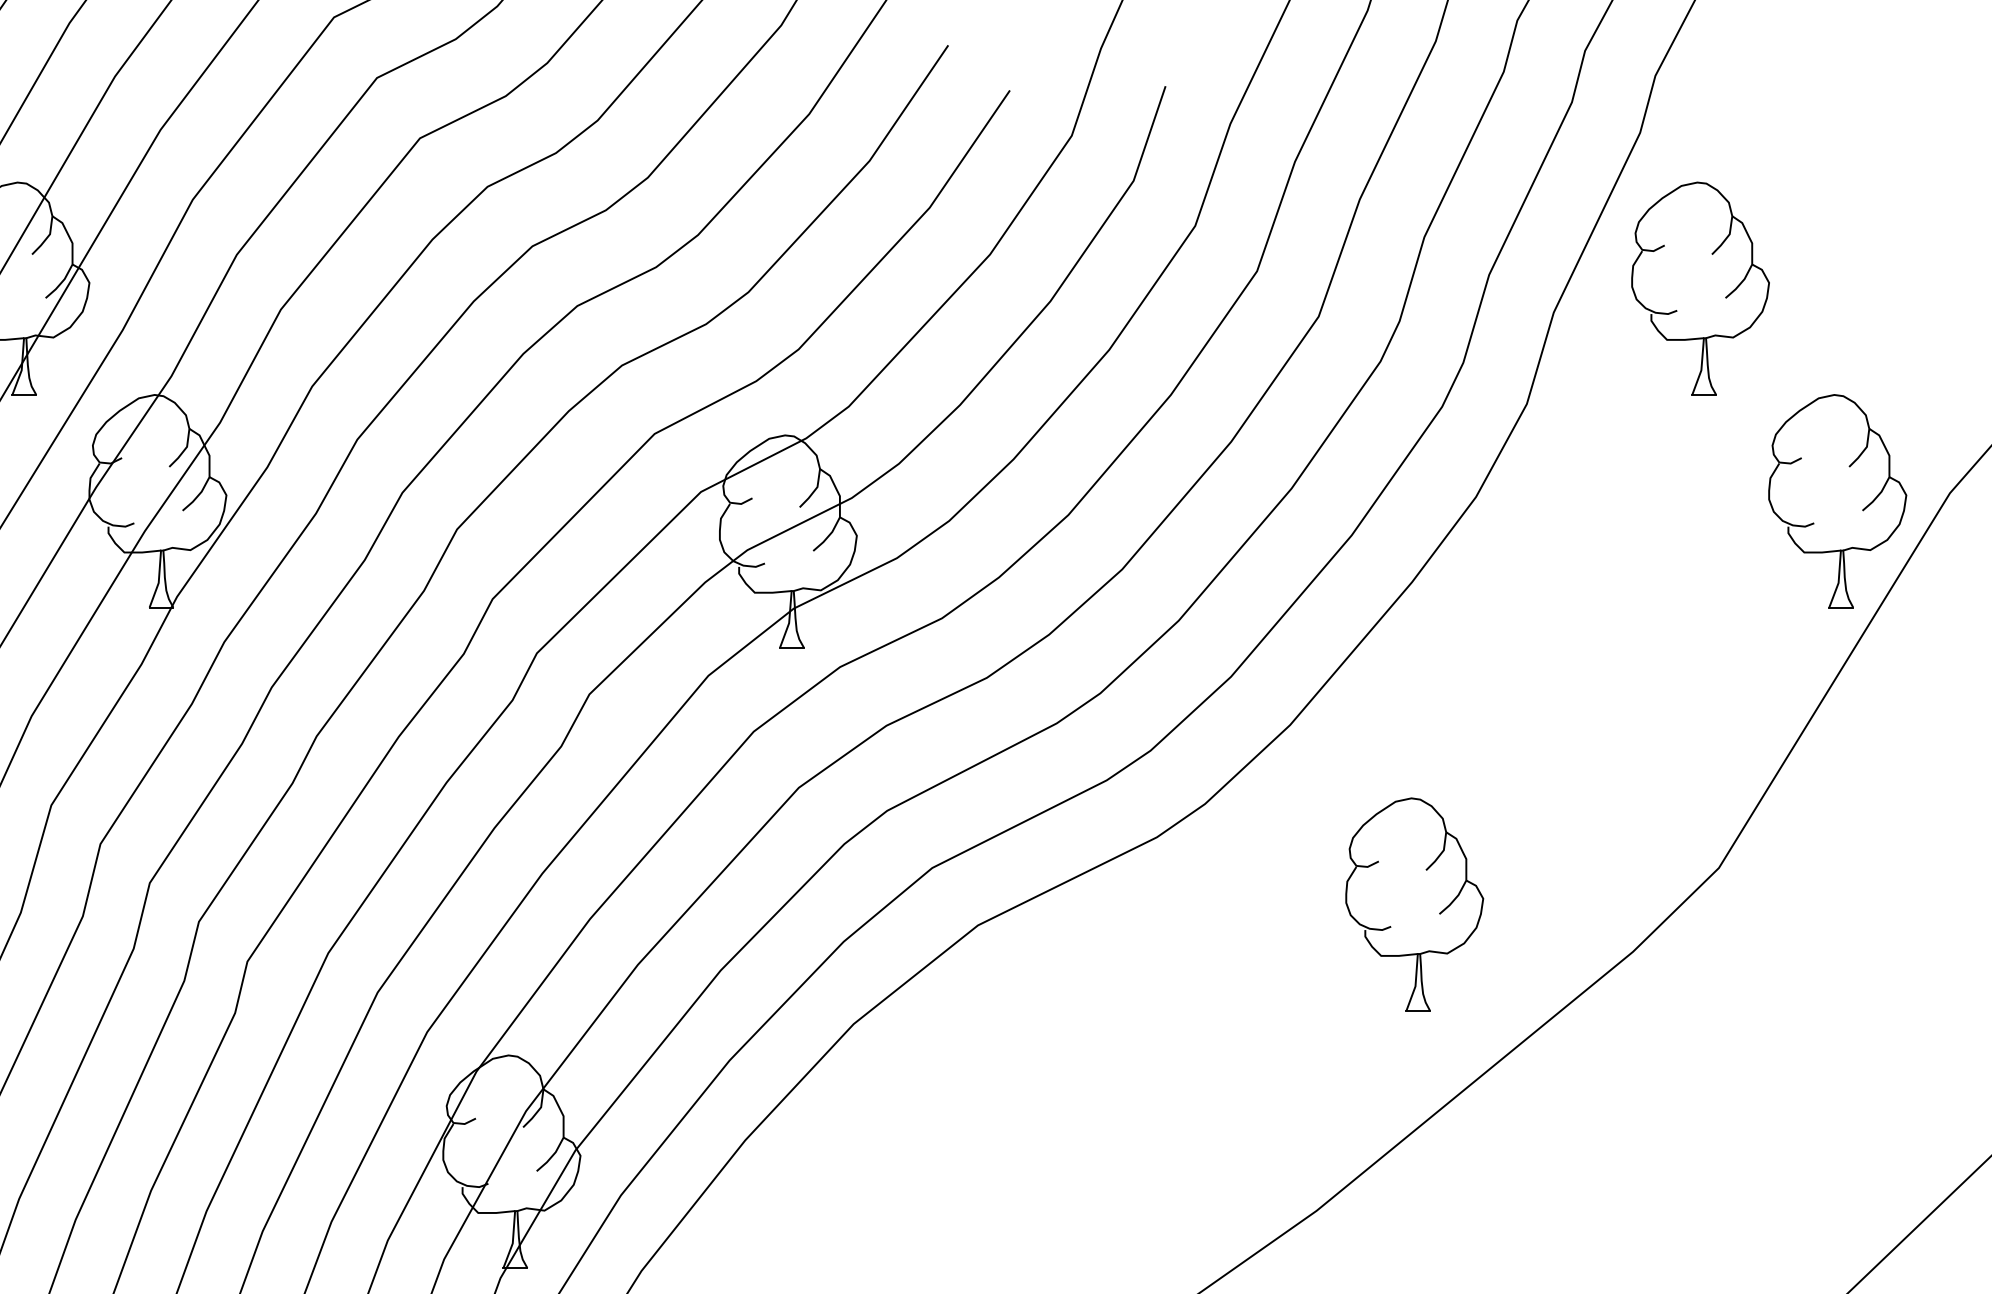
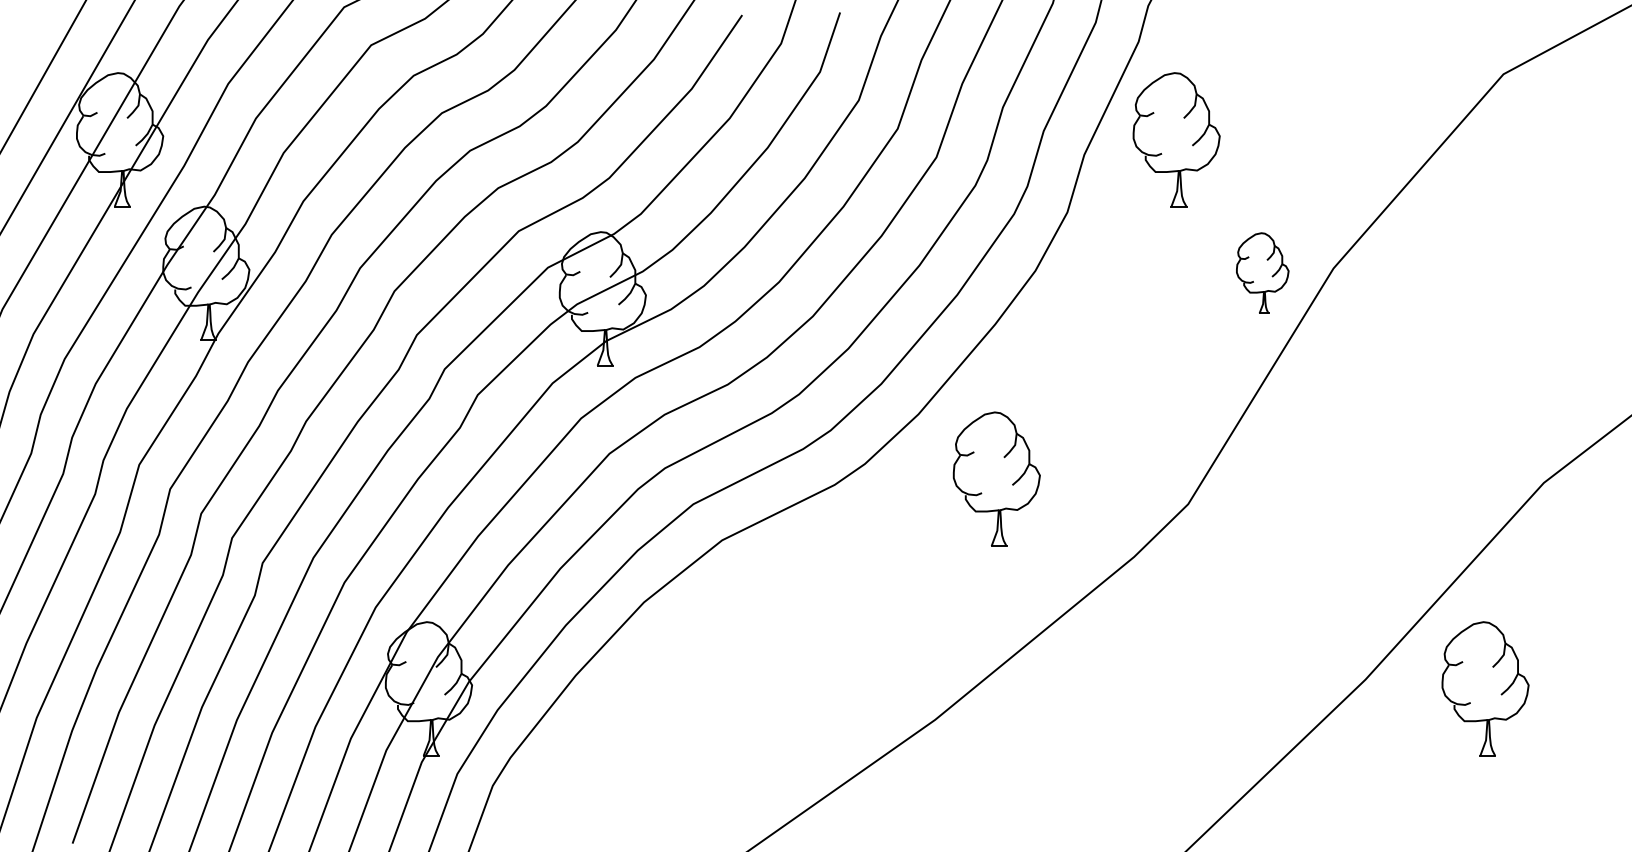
part: (1837, 499) -> (1262, 272), size x0.6
part: (1414, 903) -> (996, 478), moved

